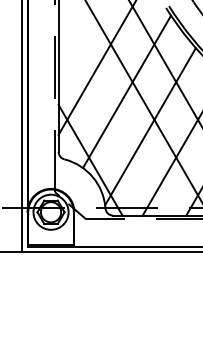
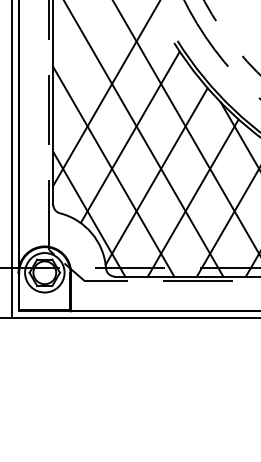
line: (112, 122) -> (113, 171), added

